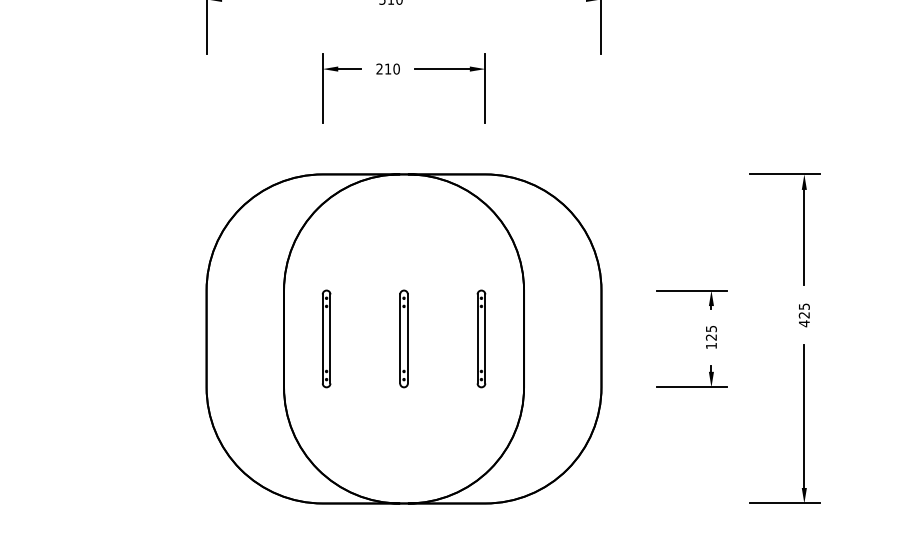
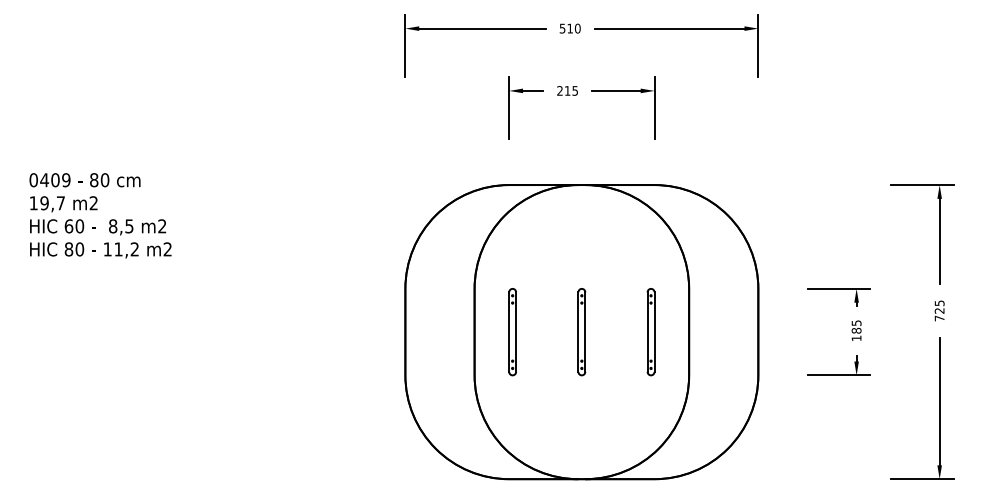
text: (396, 68) -> (575, 90), 210 -> 215
text: (804, 323) -> (939, 318), 425 -> 725
text: (711, 337) -> (856, 330), 125 -> 185

